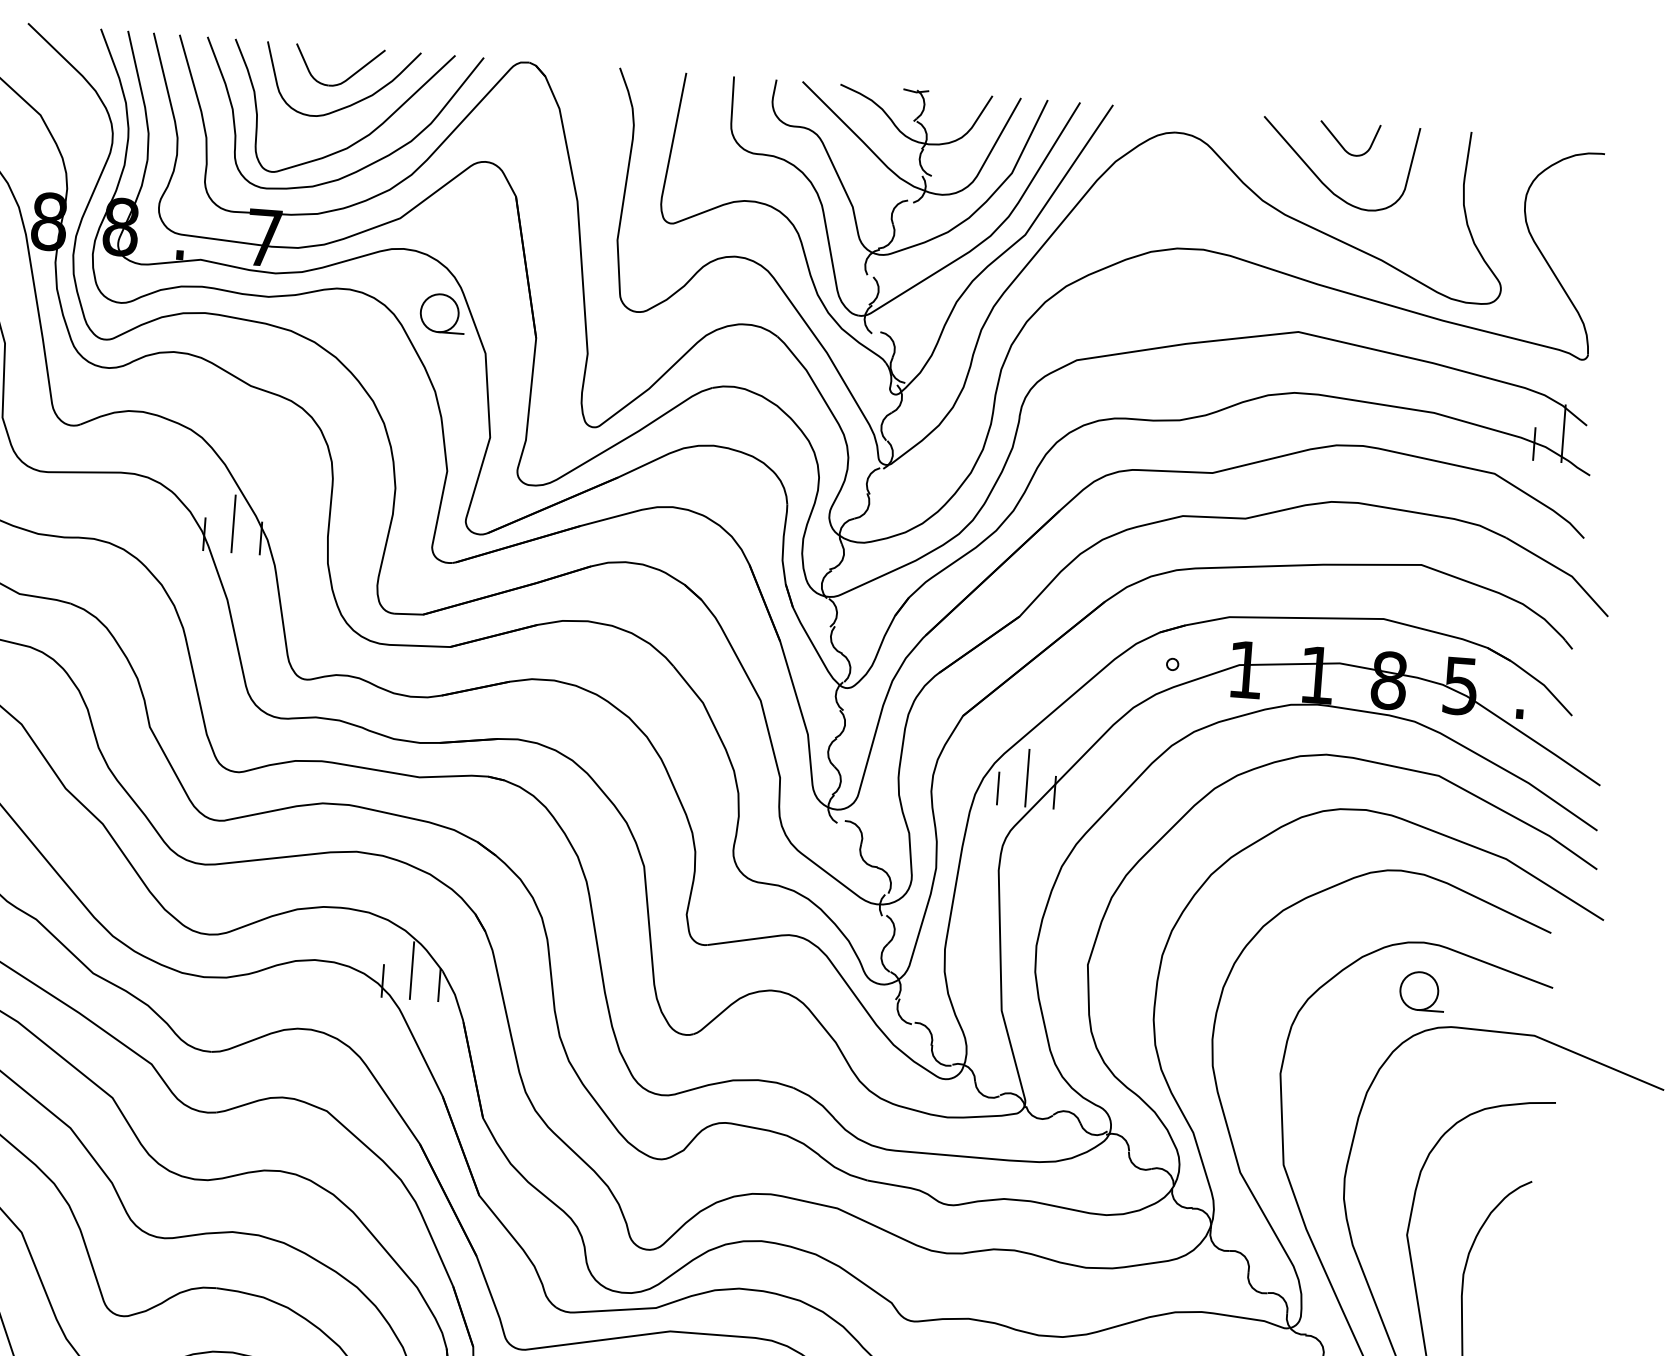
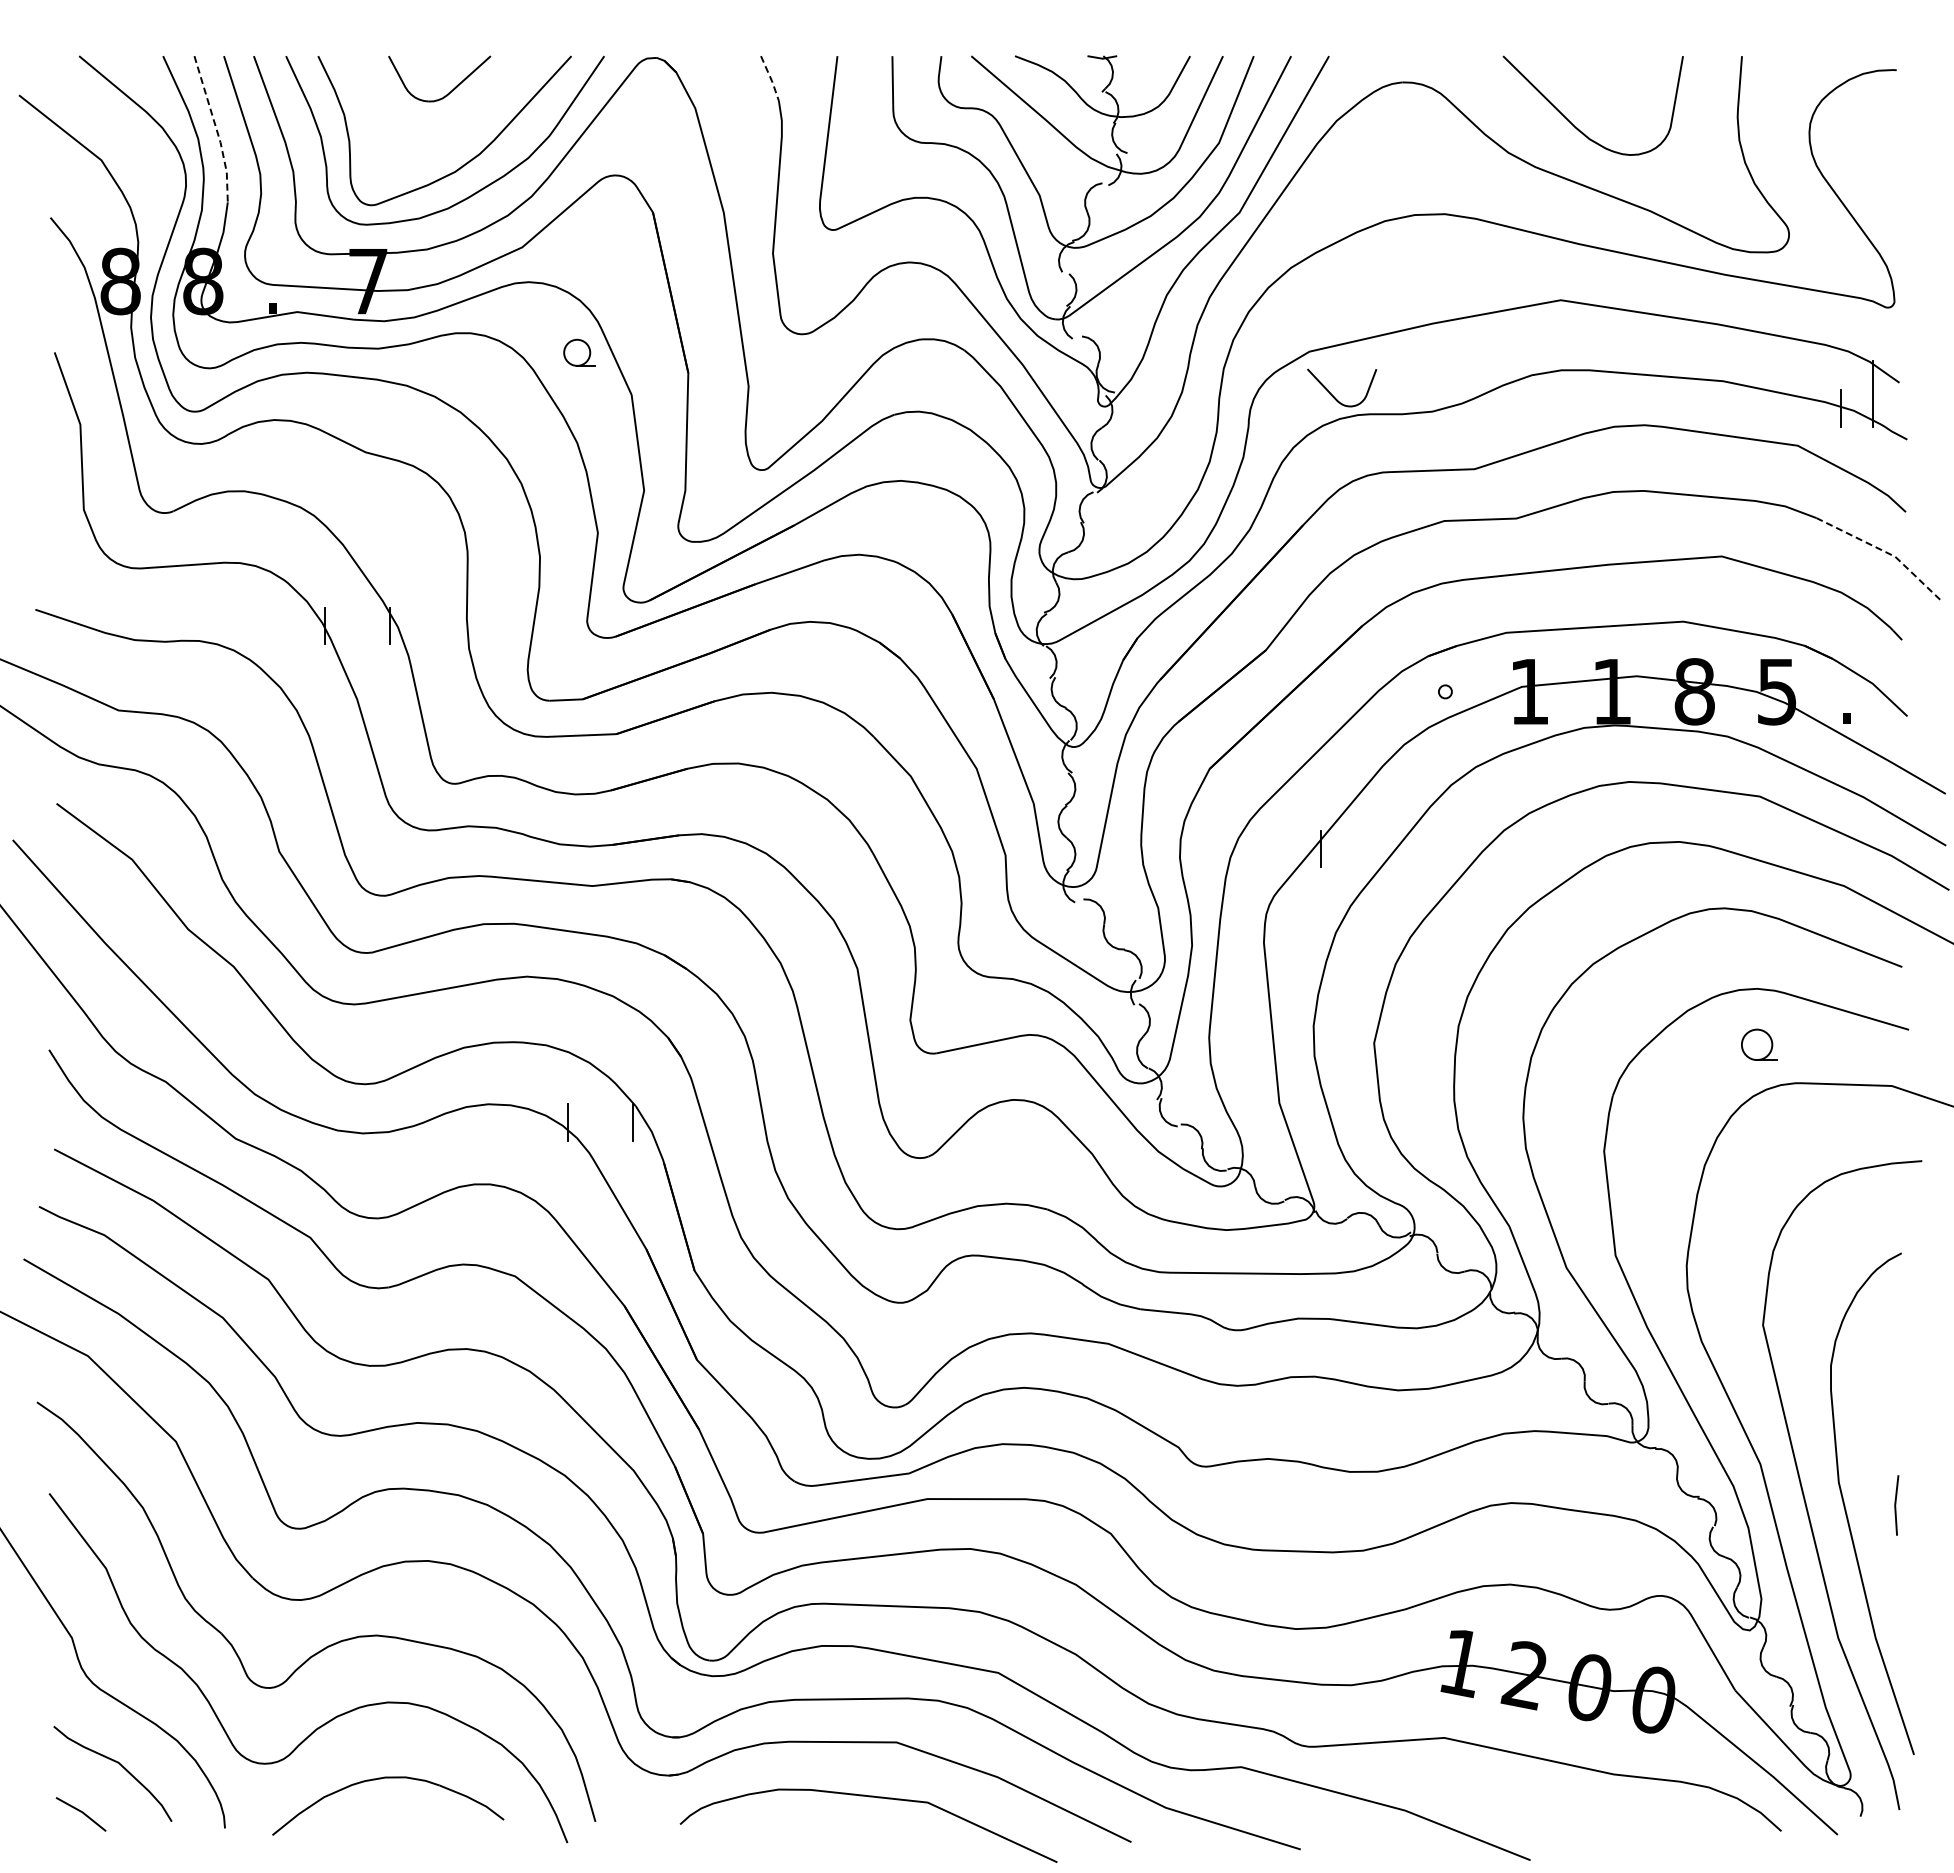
line: (626, 87) -> (770, 78), solid -> dashed
line: (142, 96) -> (216, 130), solid -> dashed
curve: (353, 103) -> (458, 119), removed
curve: (1341, 145) -> (1333, 395), moved
part: (443, 313) -> (579, 352), size x0.6
line: (233, 523) -> (357, 611), removed
line: (1563, 571) -> (1884, 551), solid -> dashed
line: (1027, 778) -> (1288, 834), removed
line: (998, 788) -> (1256, 848), removed
line: (412, 970) -> (600, 1107), removed
part: (1422, 991) -> (1759, 1044), size x0.7

